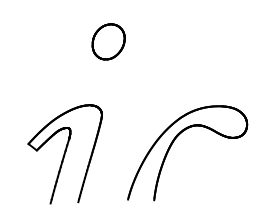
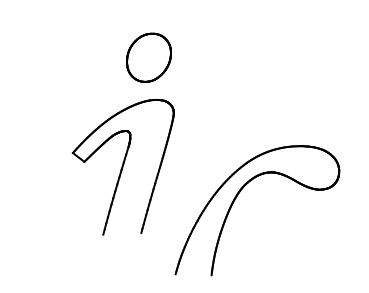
part: (64, 154) -> (122, 167), moved

